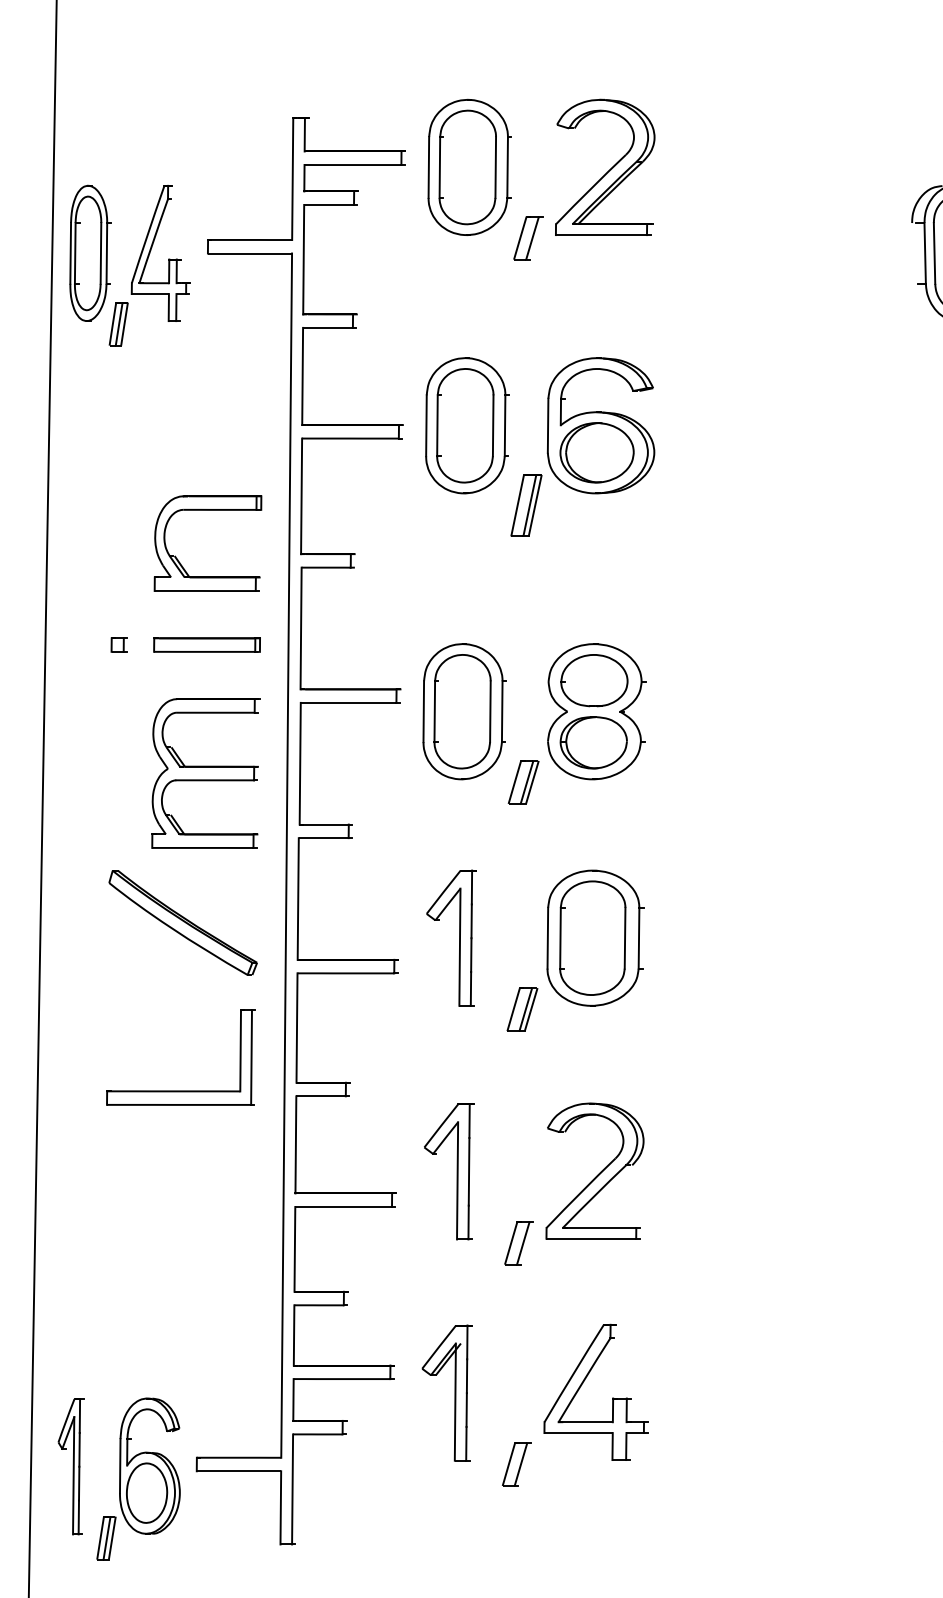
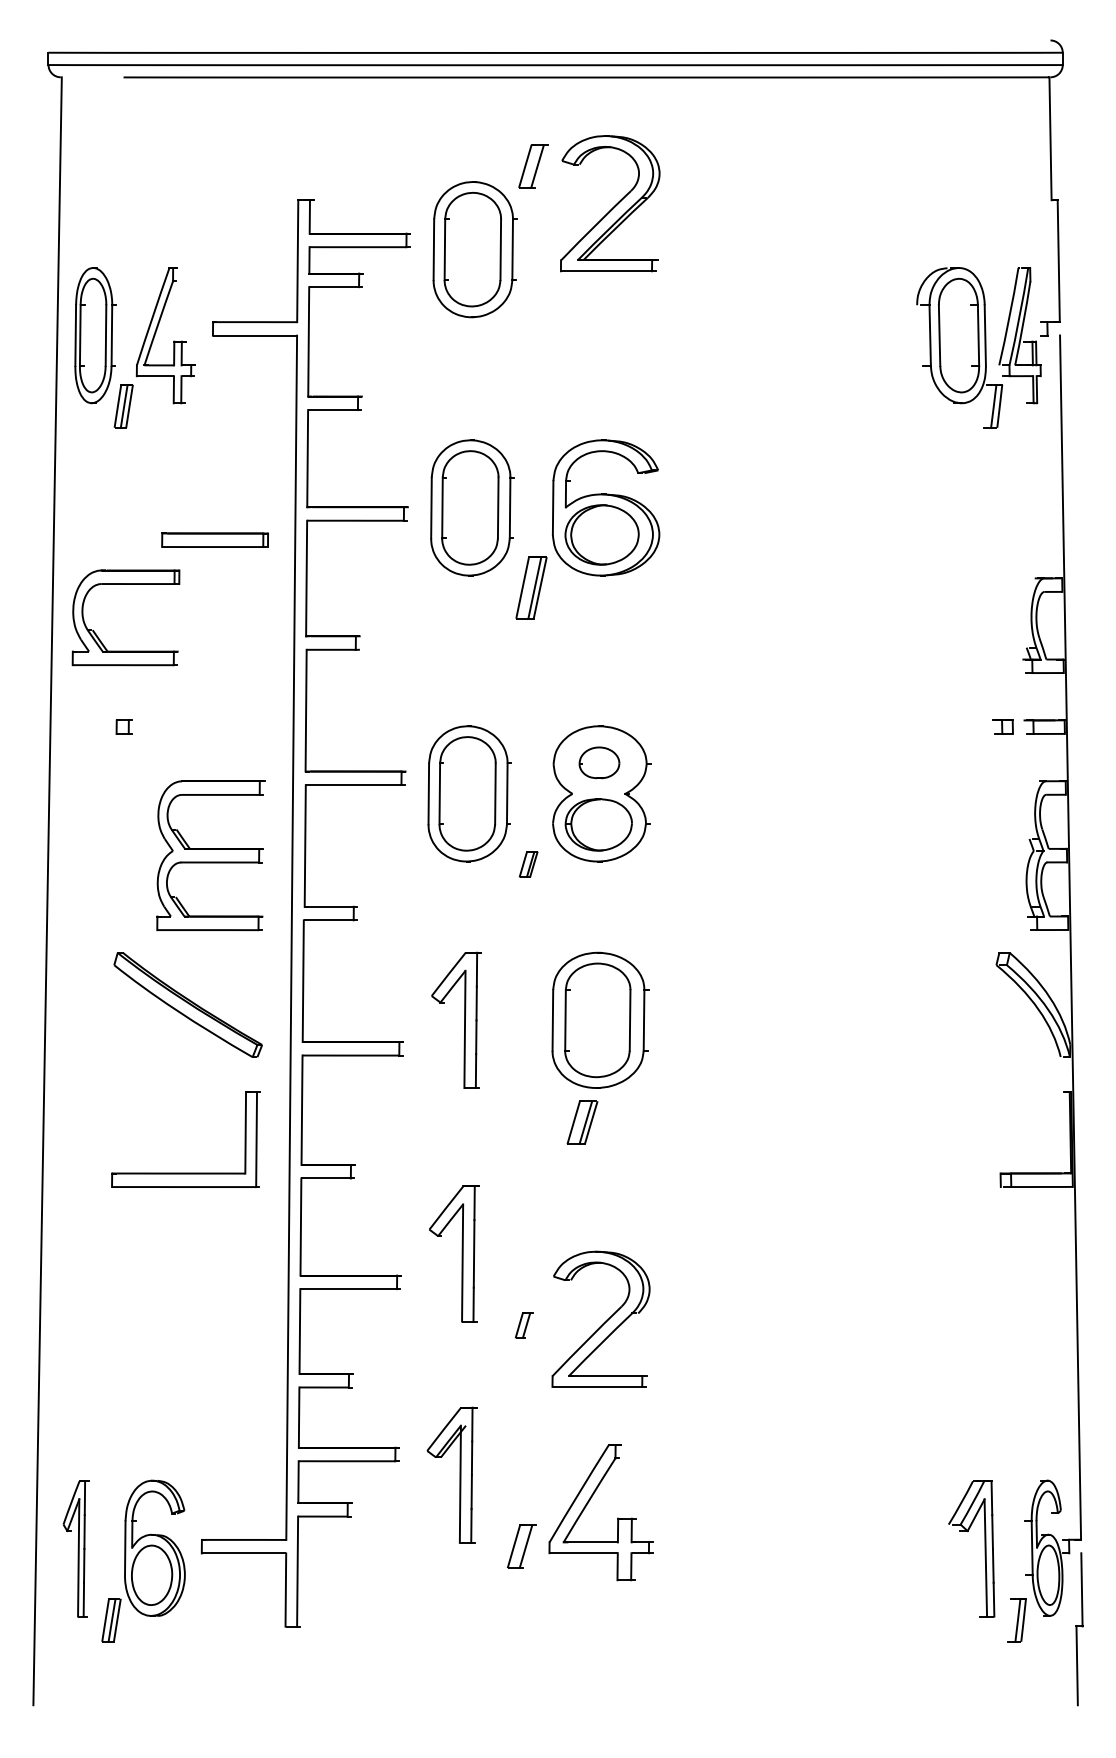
part: (605, 167) -> (610, 203), moved
part: (528, 238) -> (533, 166), moved
part: (207, 510) -> (125, 584), moved
part: (206, 644) -> (214, 539), moved
part: (594, 680) -> (599, 762), size x0.6
part: (523, 782) -> (528, 864), size x0.6
part: (522, 1009) -> (582, 1122), moved
part: (594, 1170) -> (600, 1318), moved
part: (518, 1243) -> (523, 1325), size x0.6
part: (582, 1385) -> (587, 1505), moved

